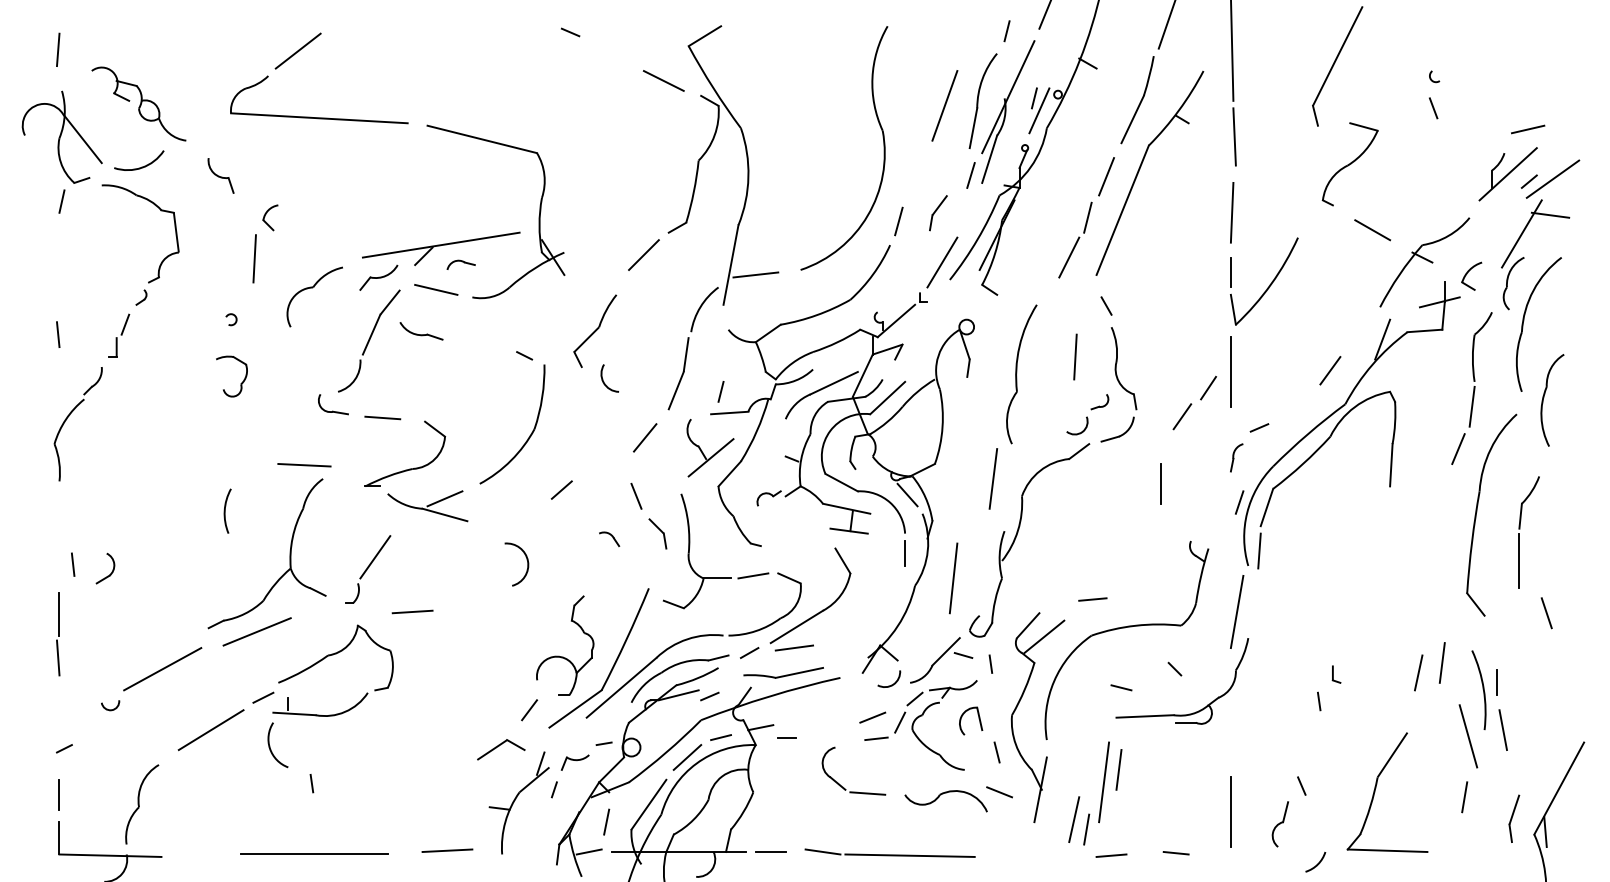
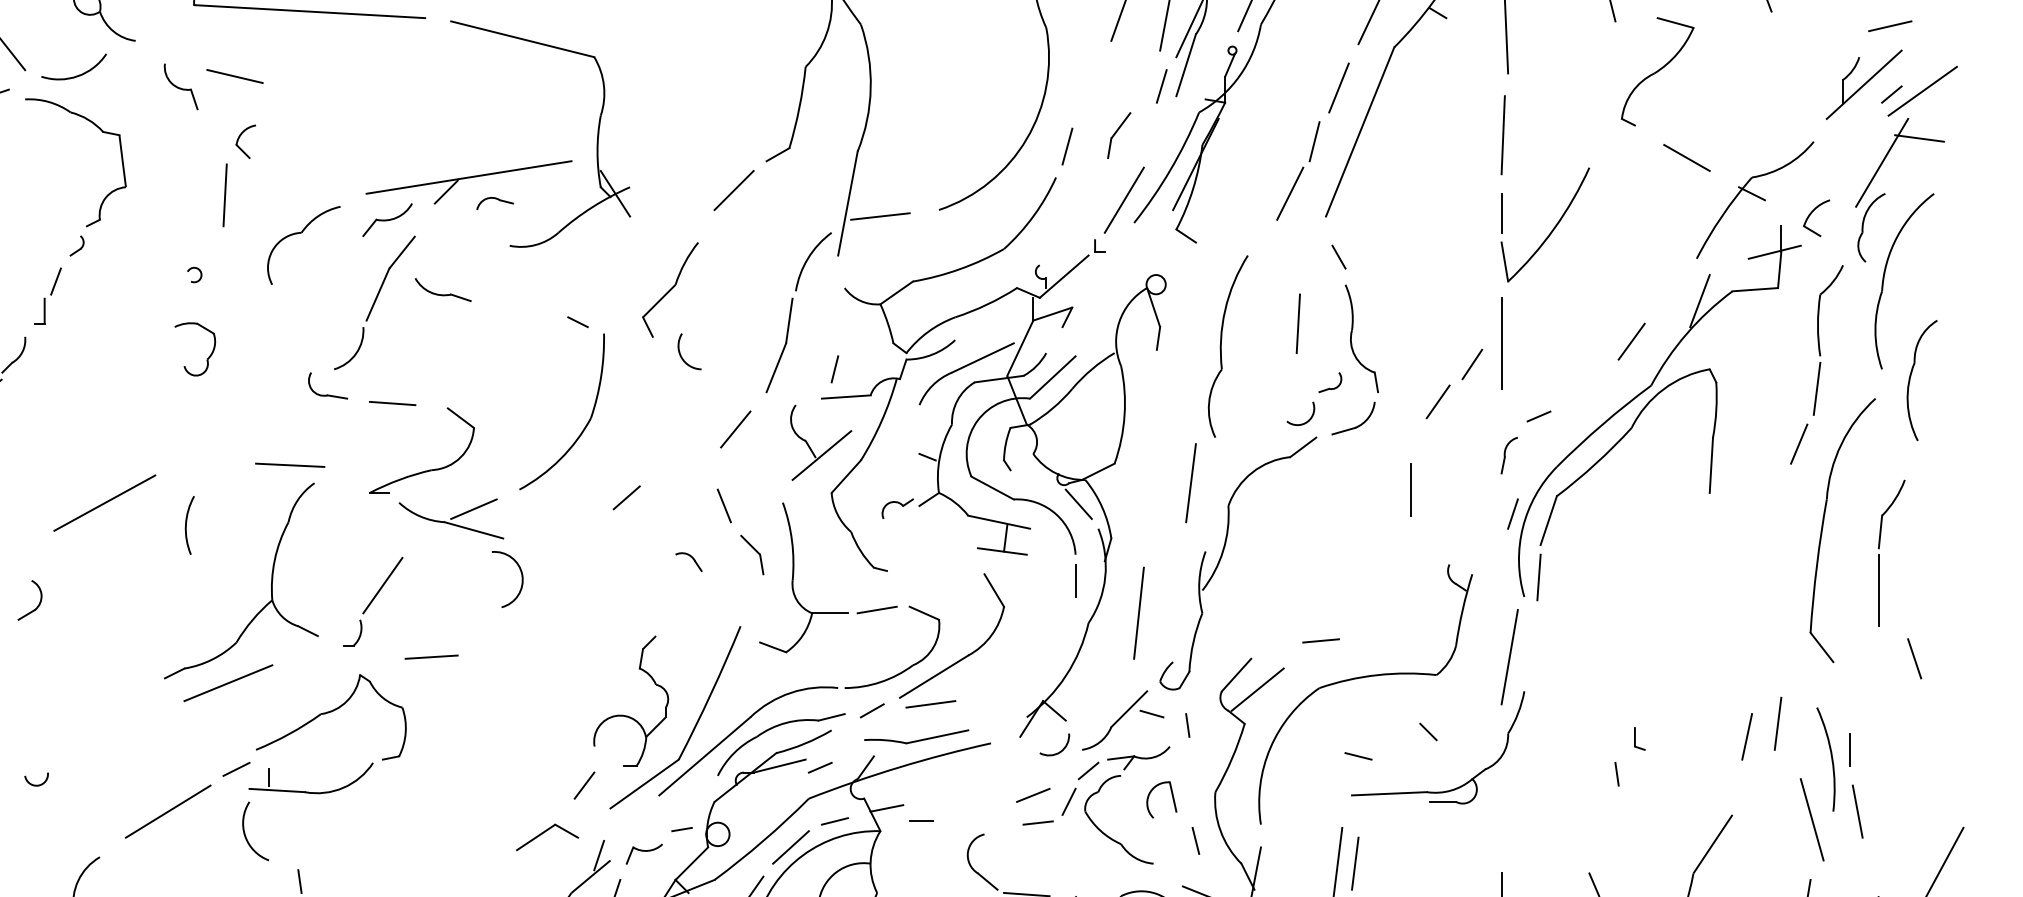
line: (436, 289) -> (235, 75), moved
arc: (526, 560) -> (520, 574), moved
line: (162, 669) -> (104, 503), moved

